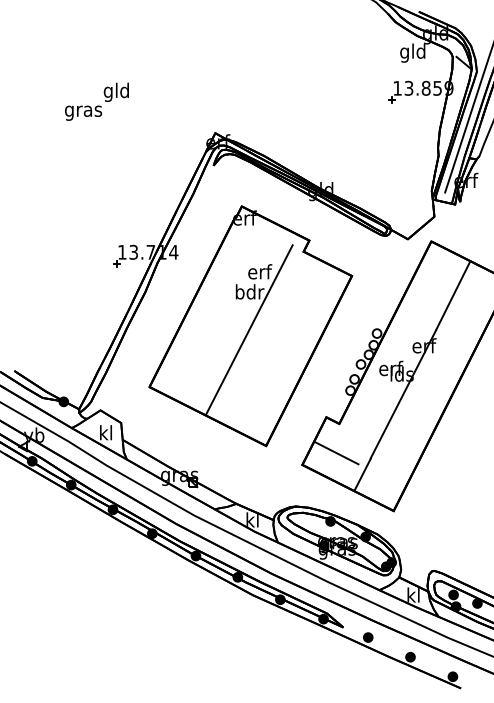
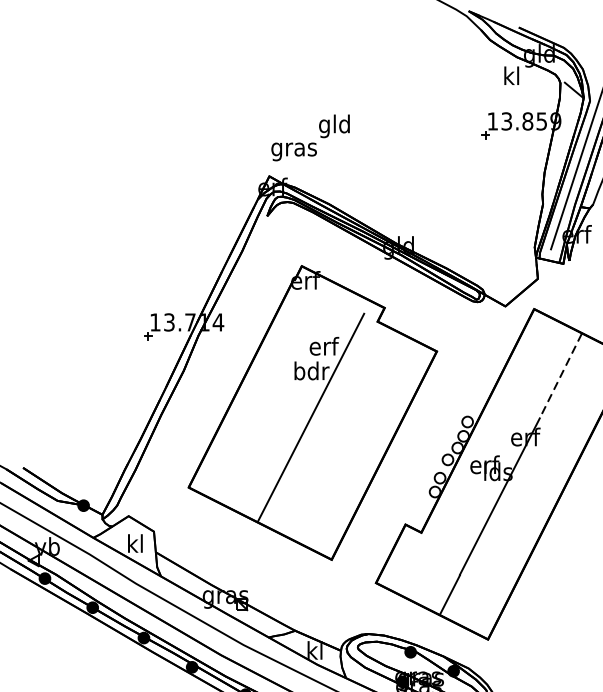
text: (412, 52) -> (511, 77), gld -> kl
text: (96, 101) -> (310, 137), moved
line: (453, 296) -> (561, 376), solid -> dashed
line: (336, 452) -> (417, 567), removed

